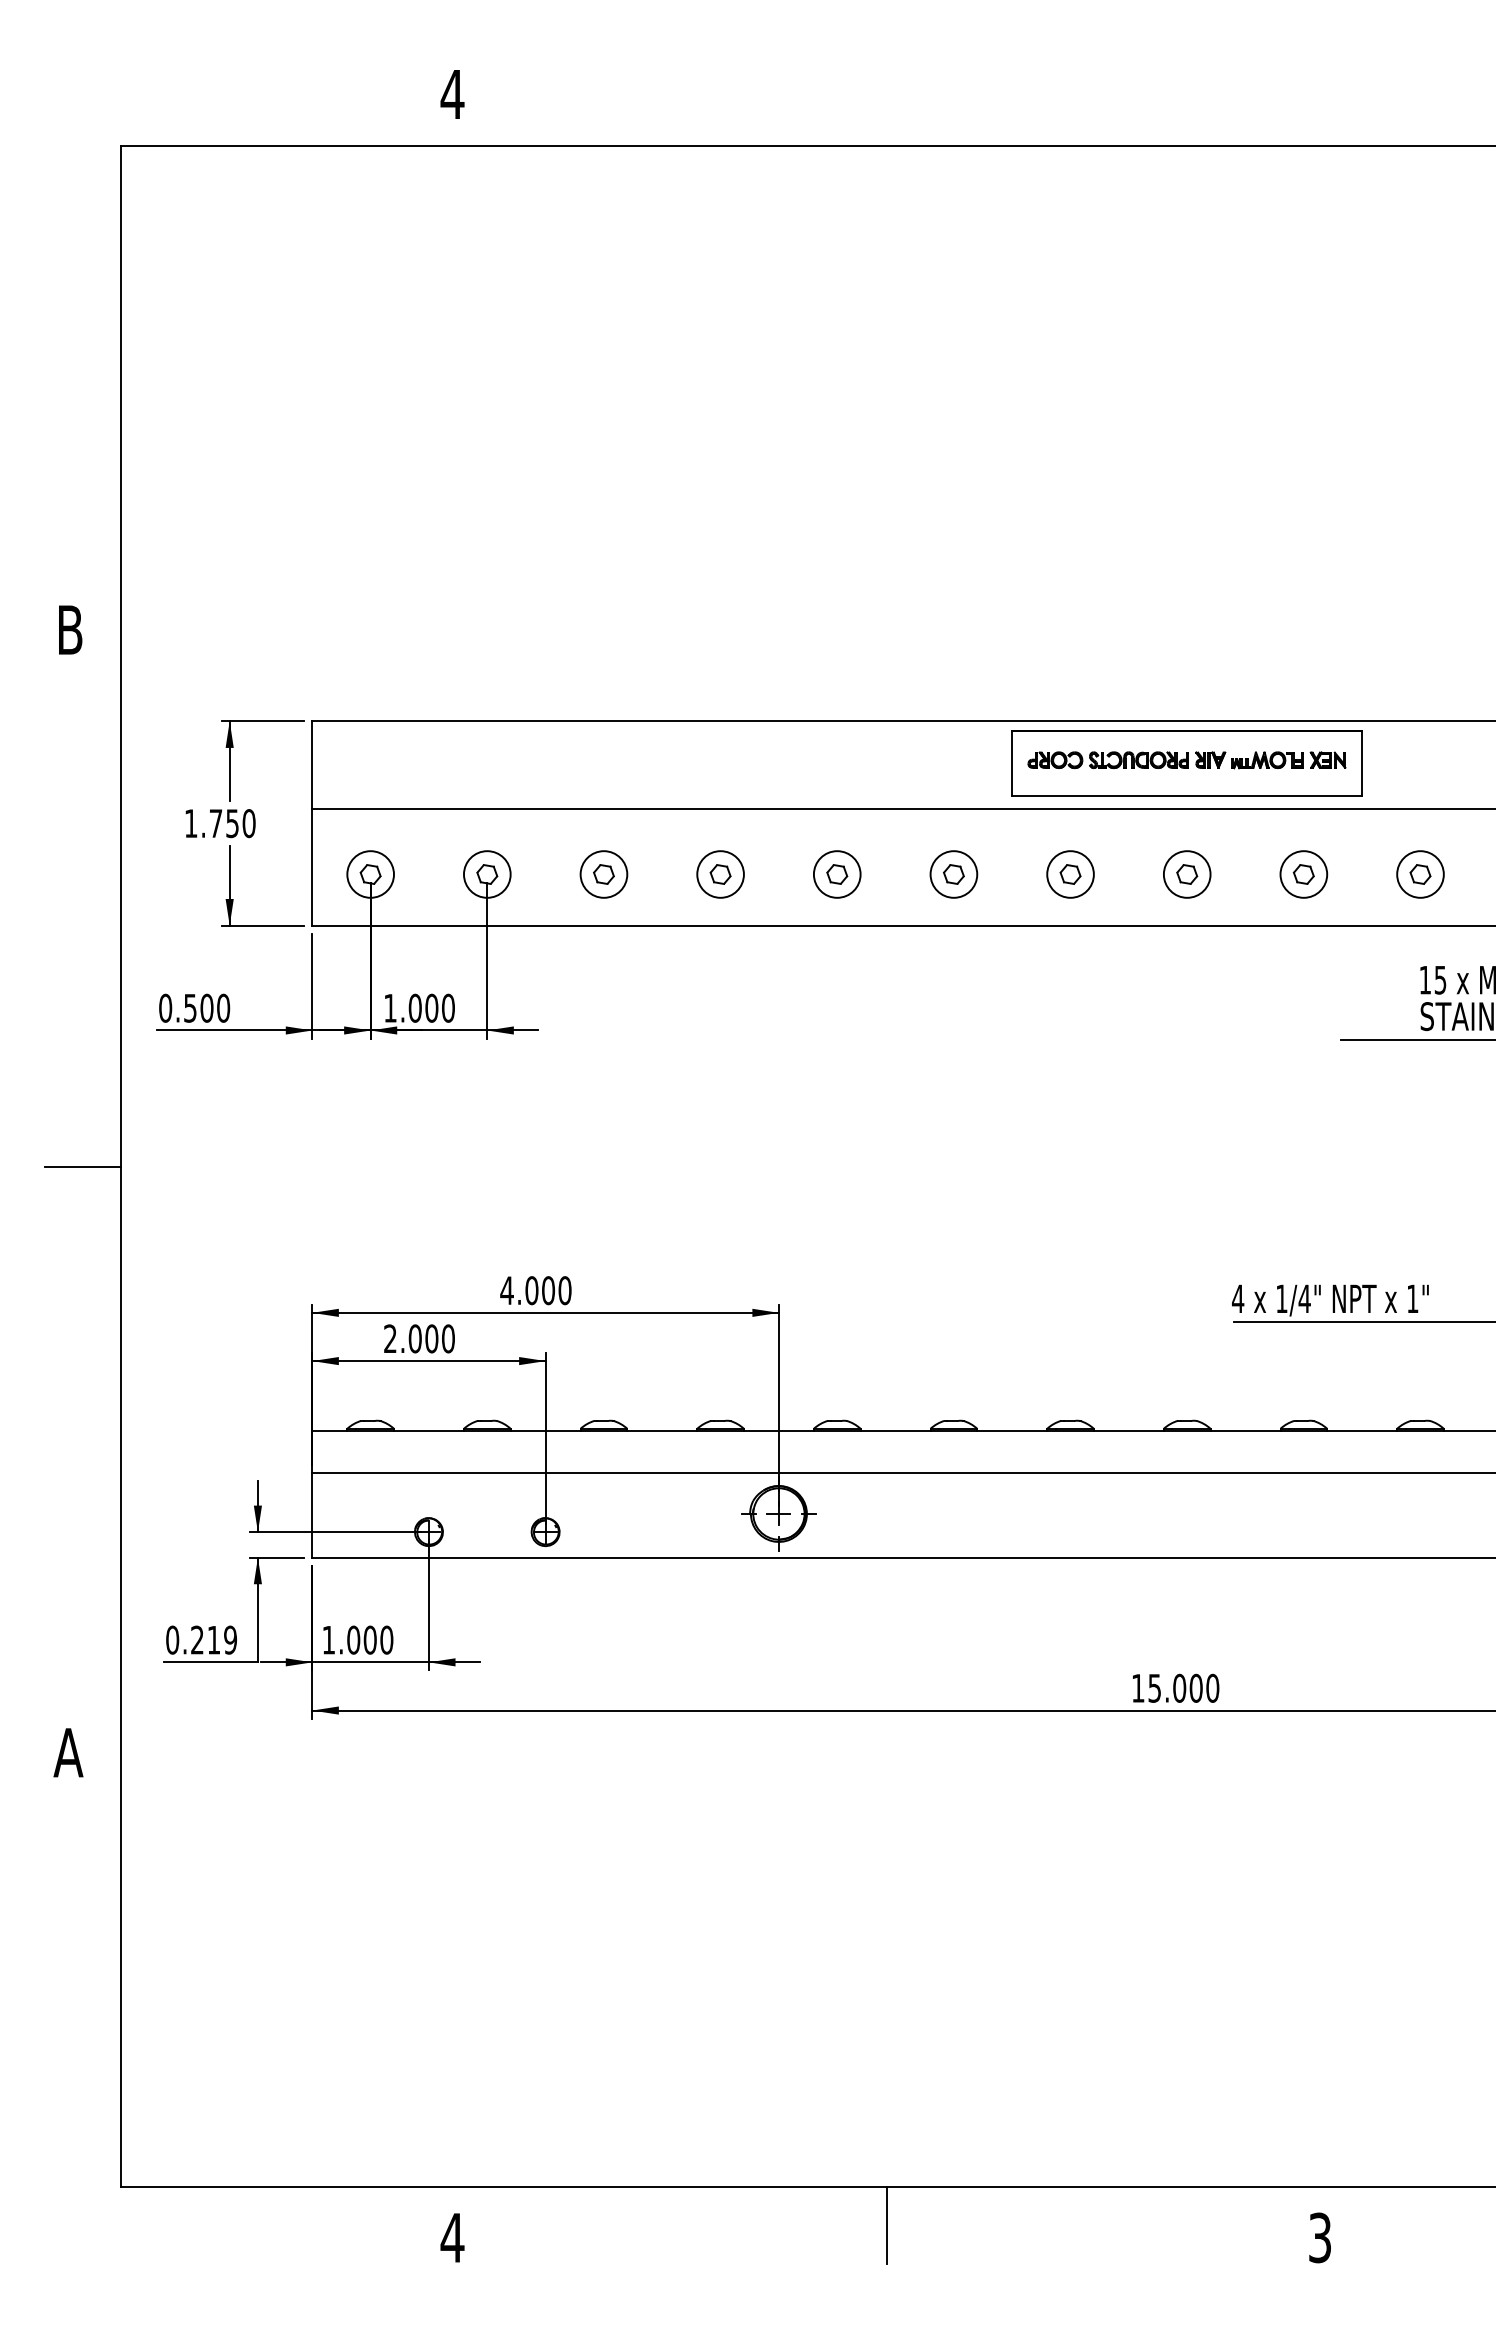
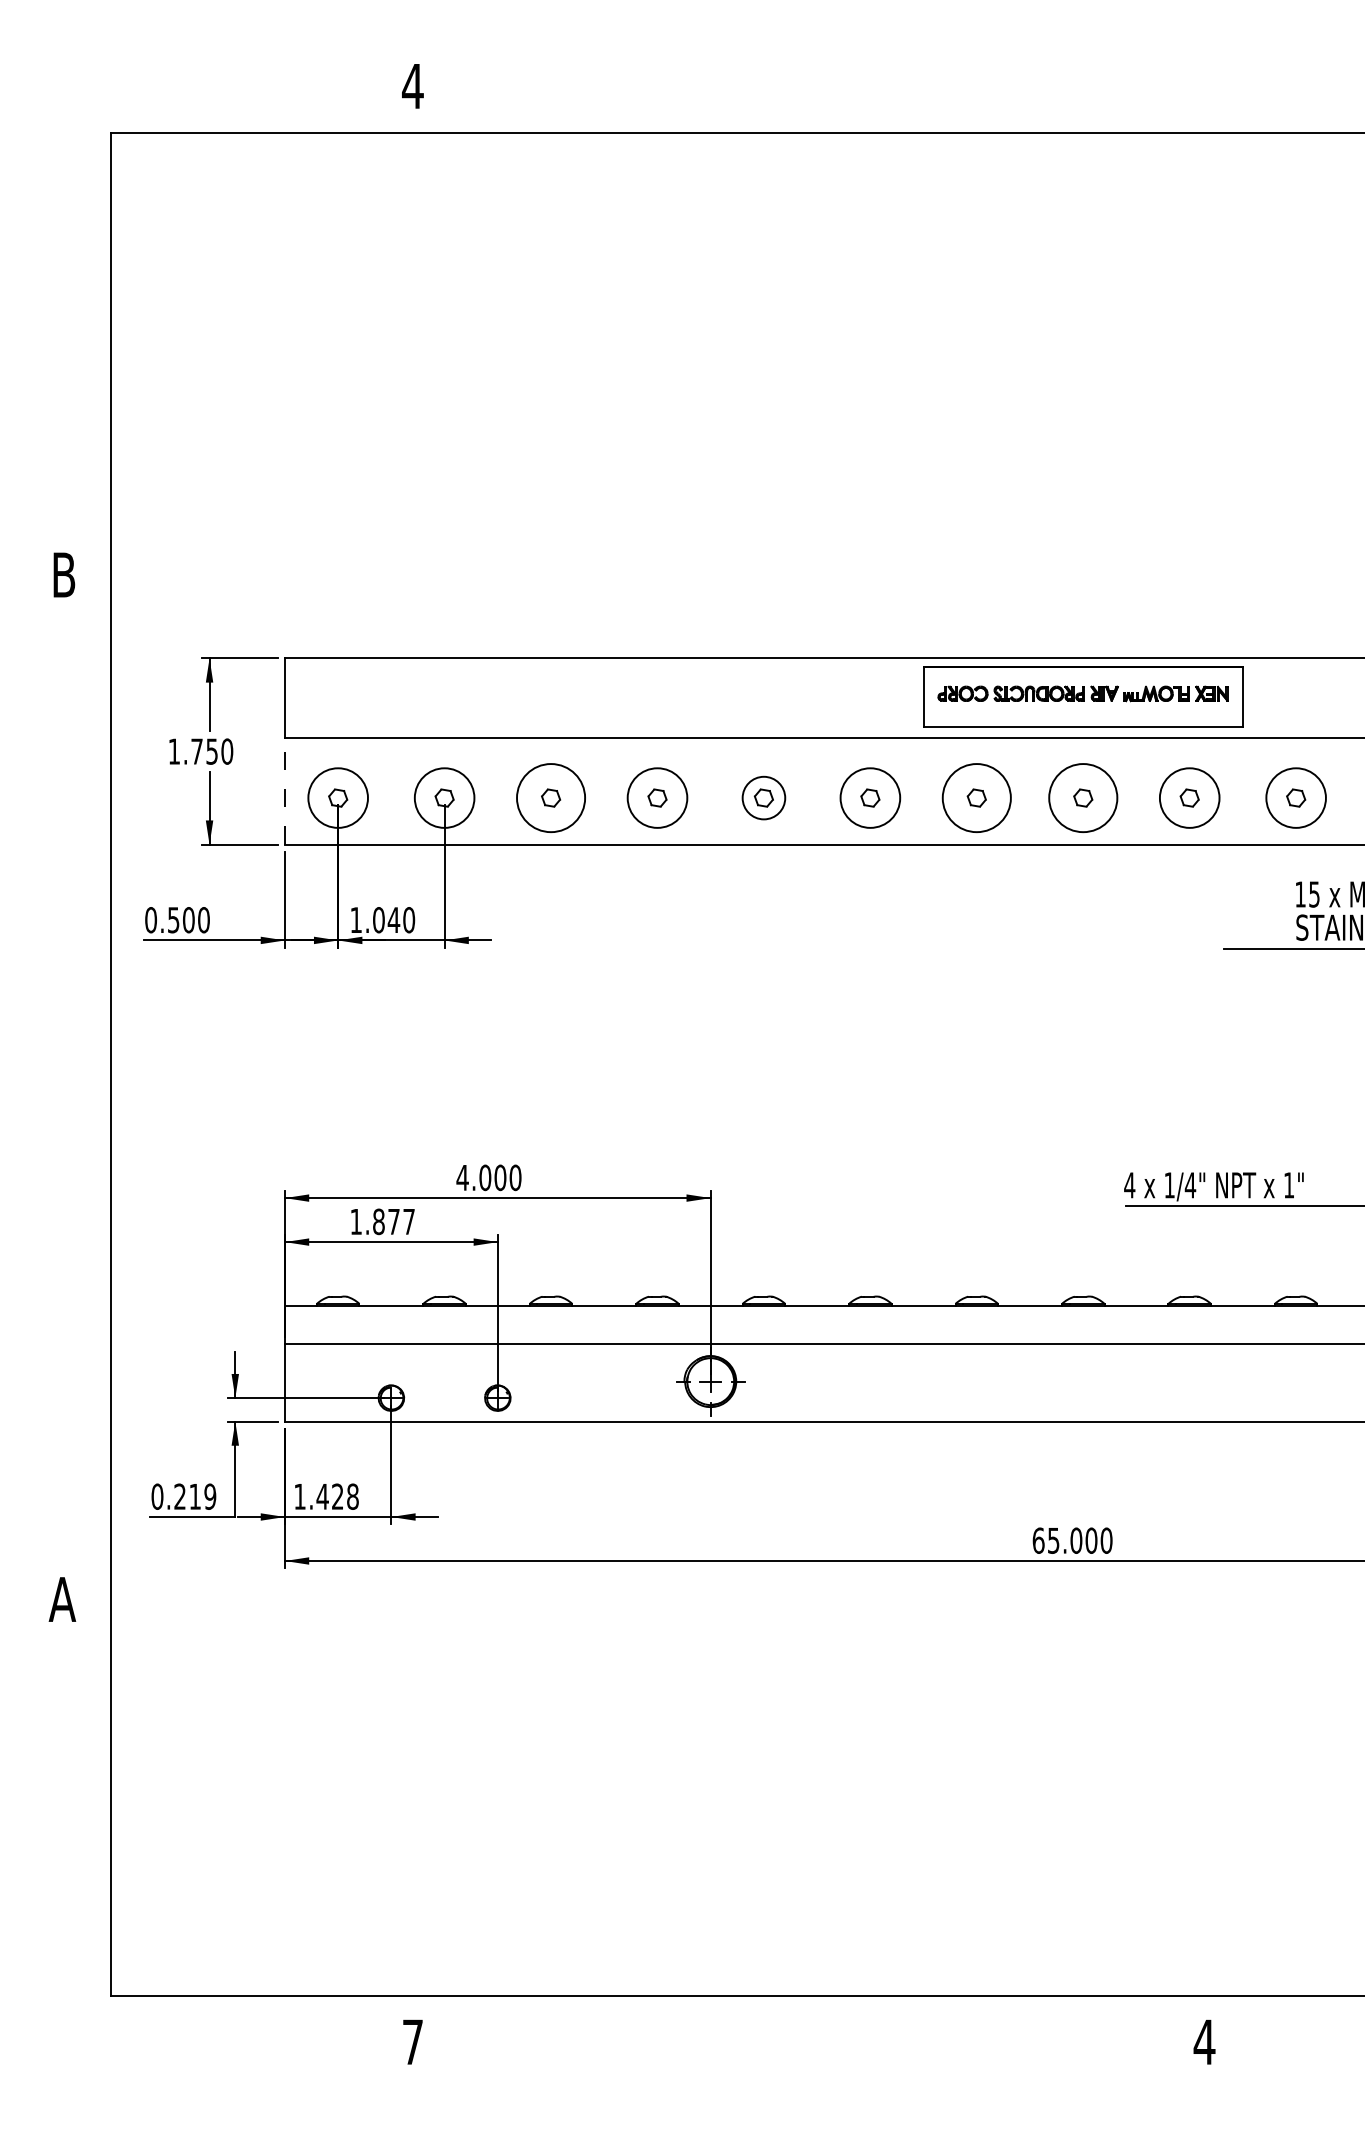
line: (312, 866) -> (285, 790), solid -> dashed
circle: (370, 874) -> (338, 798), size x1.4
circle: (486, 874) -> (443, 798), size x1.4
circle: (603, 874) -> (550, 798), size x1.6
circle: (720, 874) -> (657, 798), size x1.4
circle: (953, 874) -> (870, 798), size x1.4
circle: (1070, 874) -> (976, 798), size x1.6
circle: (1186, 874) -> (1082, 798), size x1.6
circle: (1303, 874) -> (1189, 798), size x1.4
circle: (1420, 874) -> (1296, 798), size x1.4
text: (431, 1007) -> (393, 919), 1.000 -> 1.040
line: (82, 1166) -> (75, 1064), removed
text: (419, 1338) -> (382, 1221), 2.000 -> 1.877
text: (369, 1639) -> (337, 1496), 1.000 -> 1.428
text: (1137, 1687) -> (1037, 1539), 15.000 -> 65.000
line: (886, 2225) -> (808, 2030), removed
text: (452, 2237) -> (412, 2041), 4 -> 7
text: (1320, 2237) -> (1204, 2041), 3 -> 4

